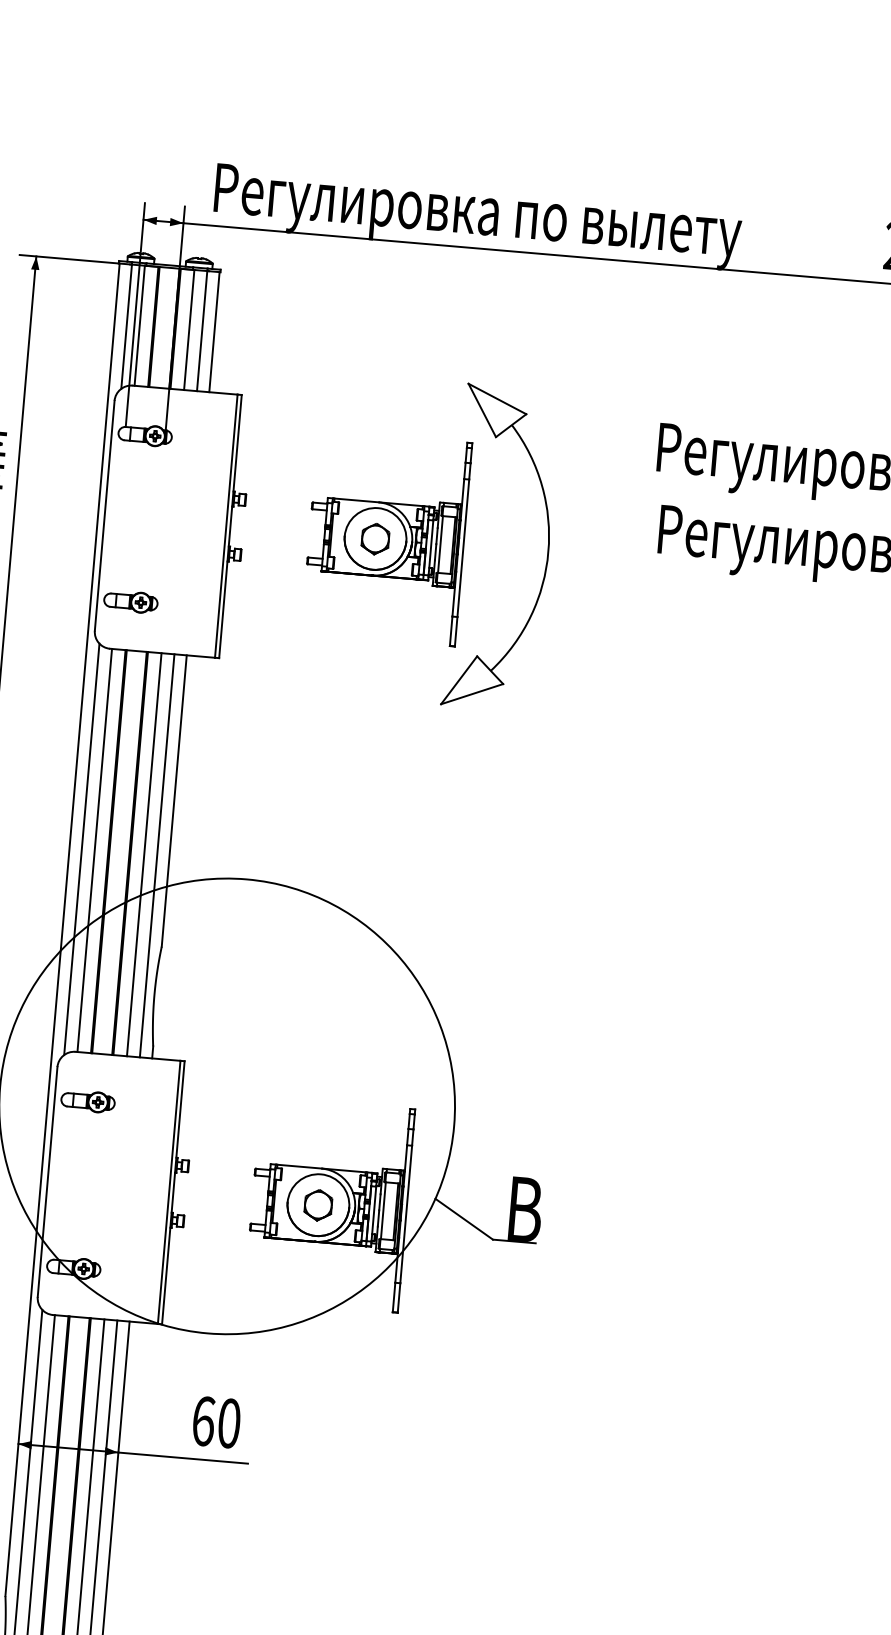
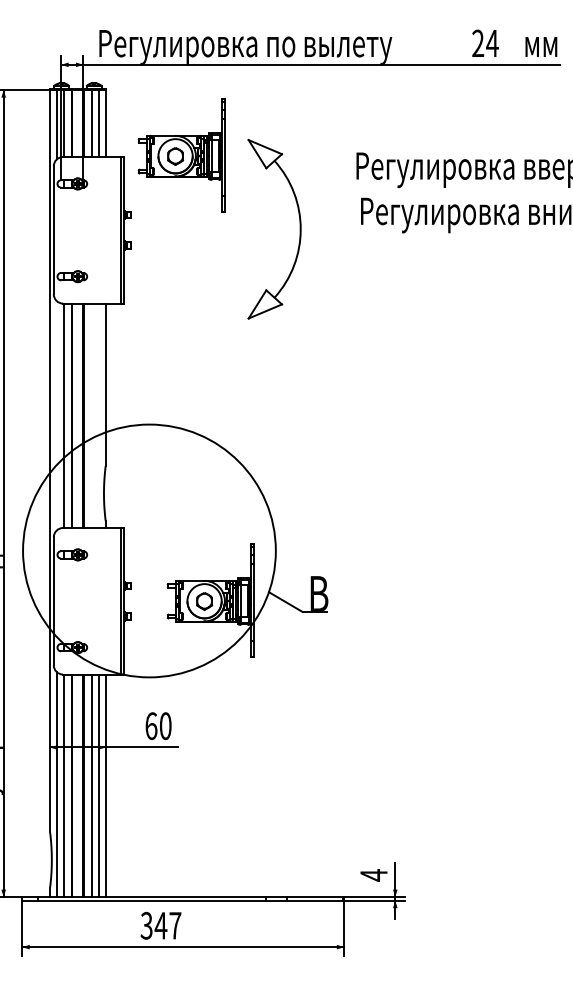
part: (386, 538) -> (181, 155), moved
line: (81, 848) -> (56, 415), removed
line: (143, 854) -> (91, 415), removed
line: (156, 855) -> (98, 415), removed

